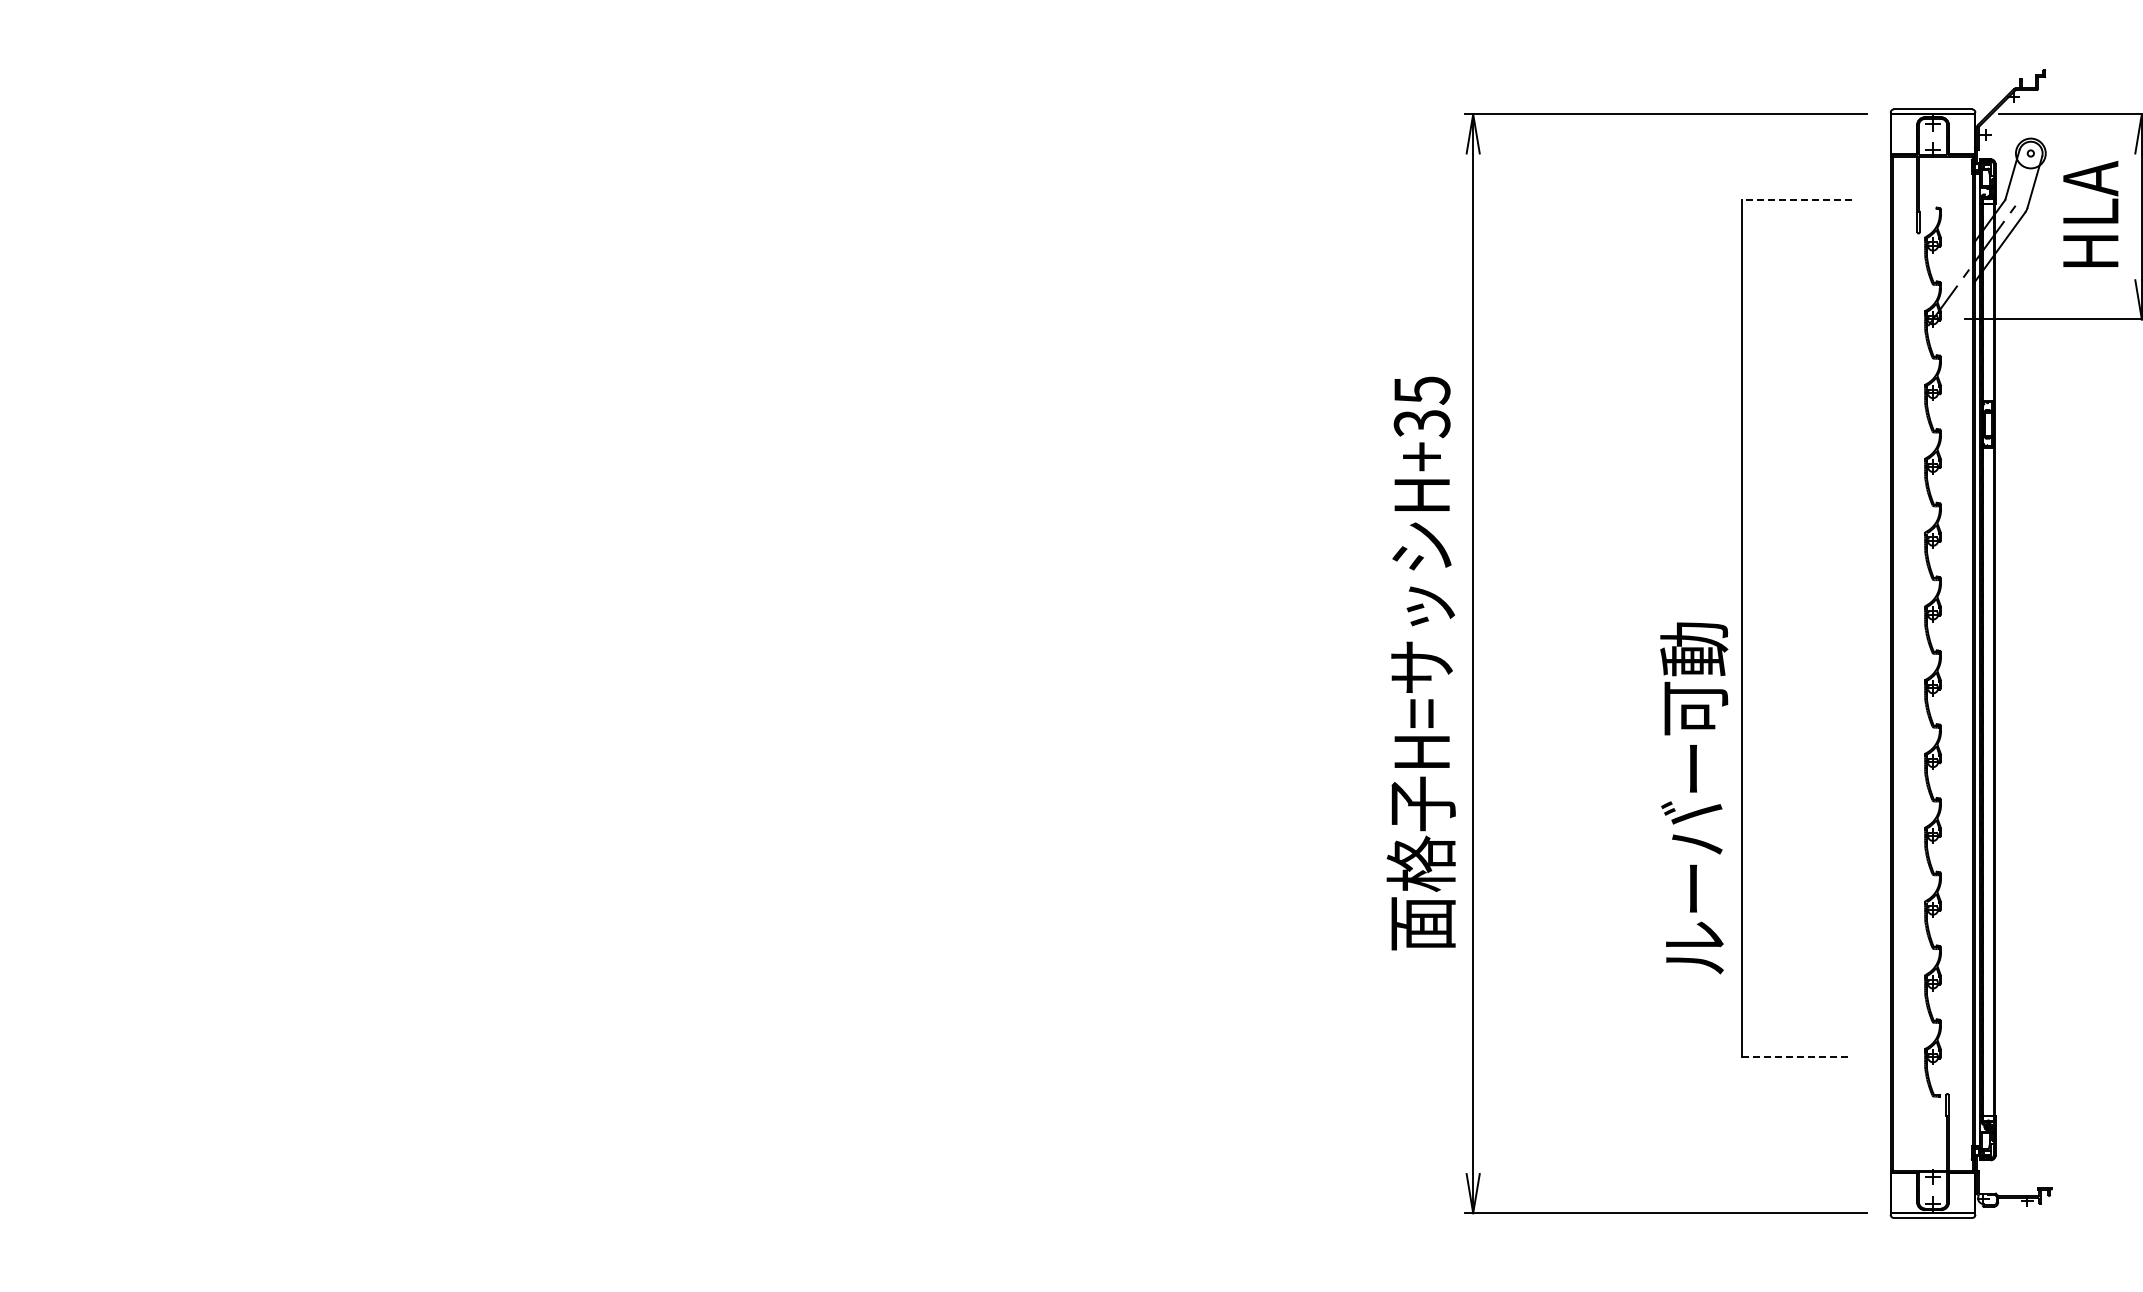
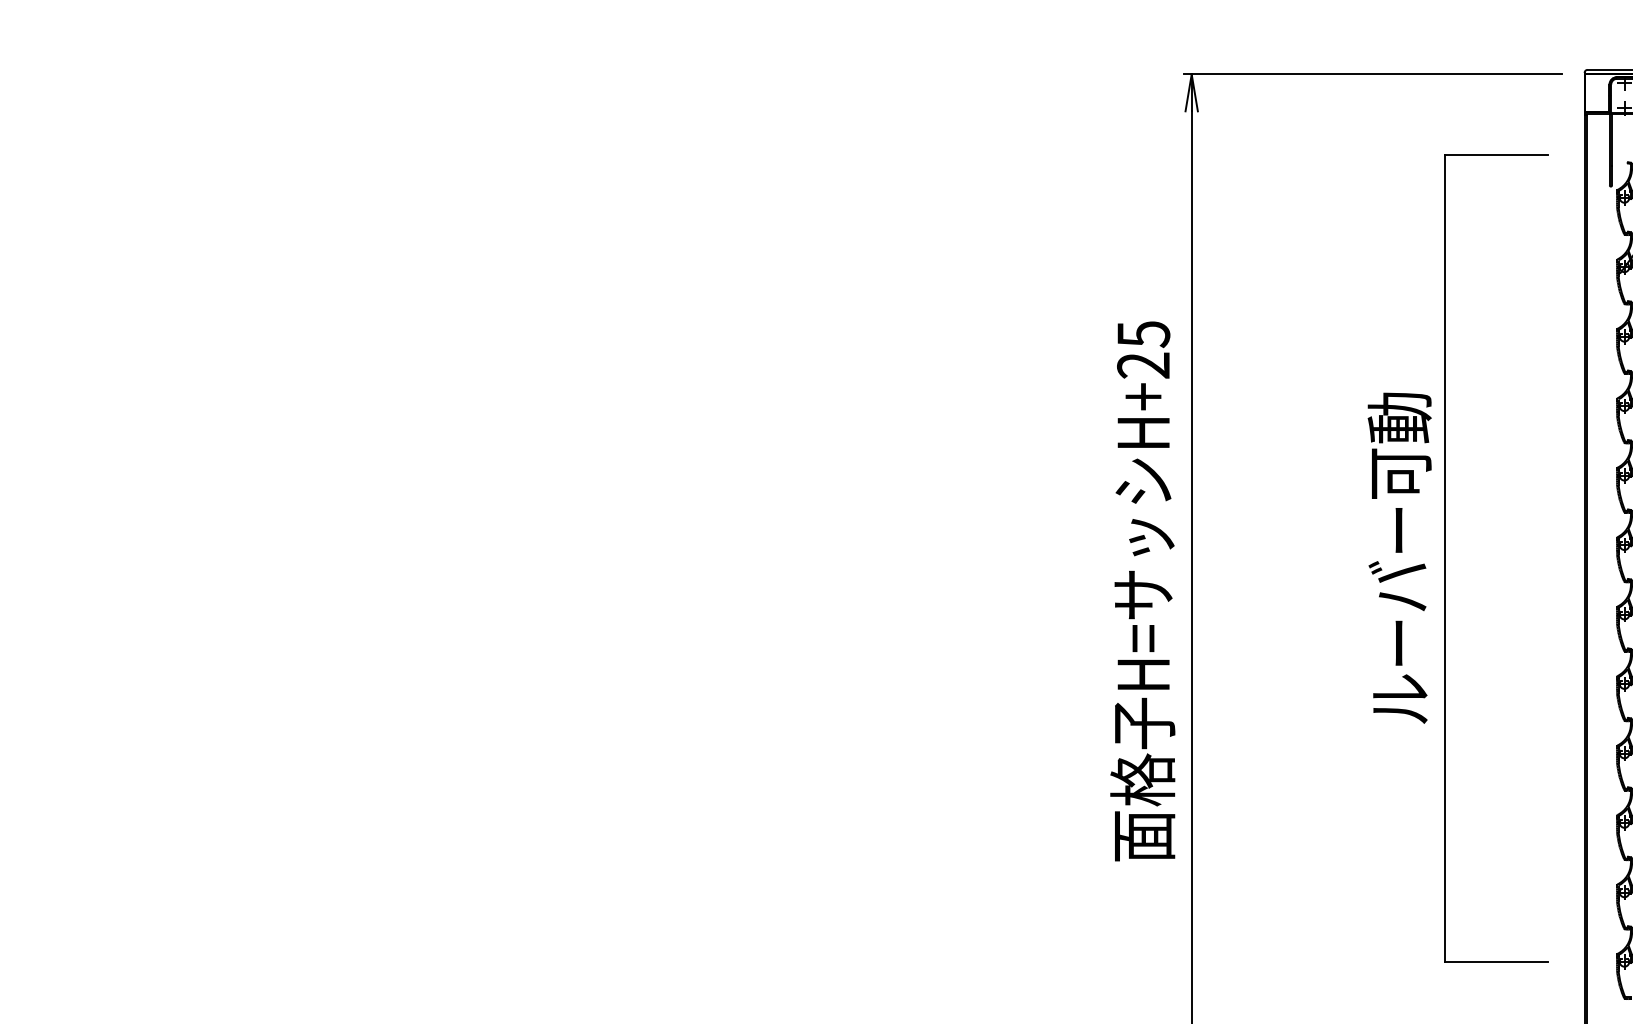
line: (1796, 200) -> (1495, 155), dashed -> solid
text: (1422, 423) -> (1143, 365), H+35 -> H+25
text: (1694, 798) -> (1399, 558), moved
line: (1796, 1057) -> (1495, 962), dashed -> solid

